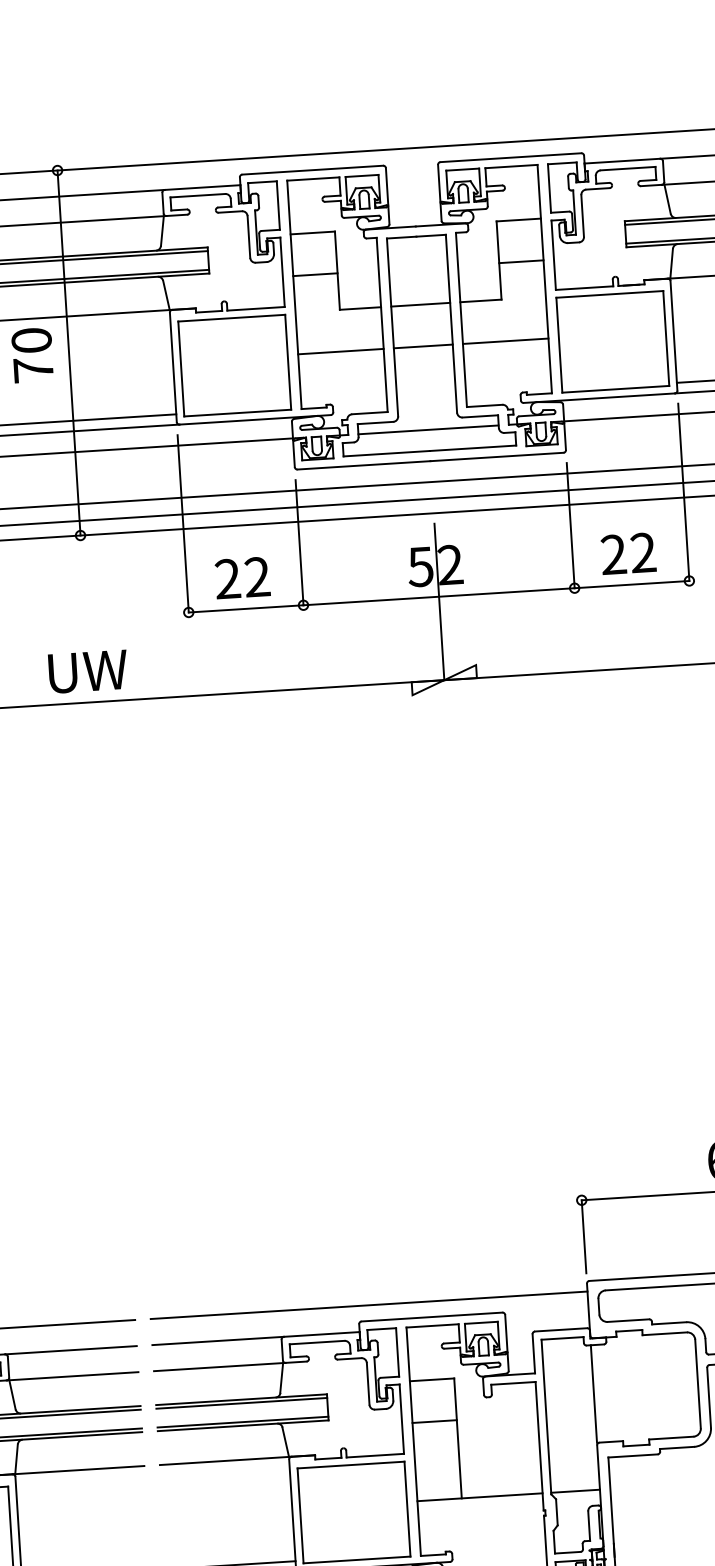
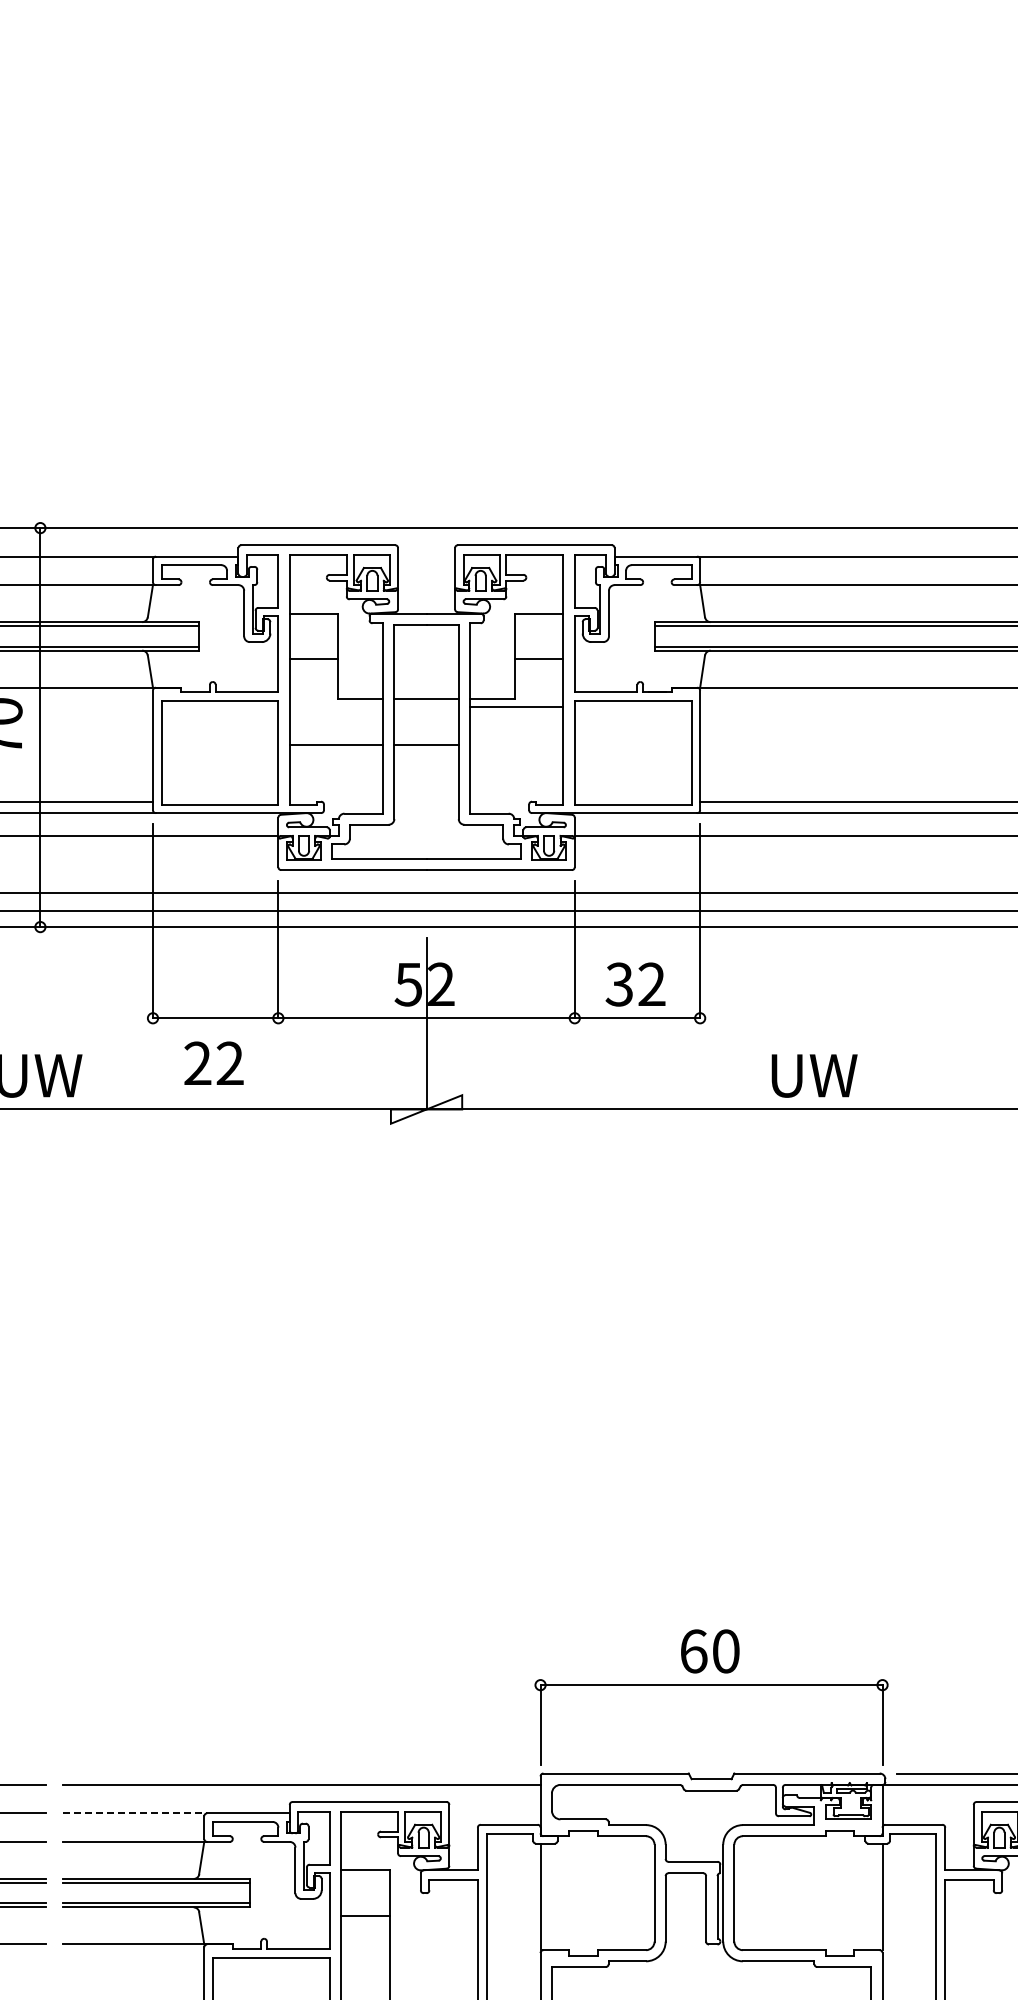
line: (505, 341) -> (516, 706), moved
line: (427, 429) -> (425, 835), removed
text: (613, 554) -> (619, 984), 22 -> 32
text: (242, 577) -> (213, 1062), moved
line: (218, 1341) -> (135, 1813), solid -> dashed

